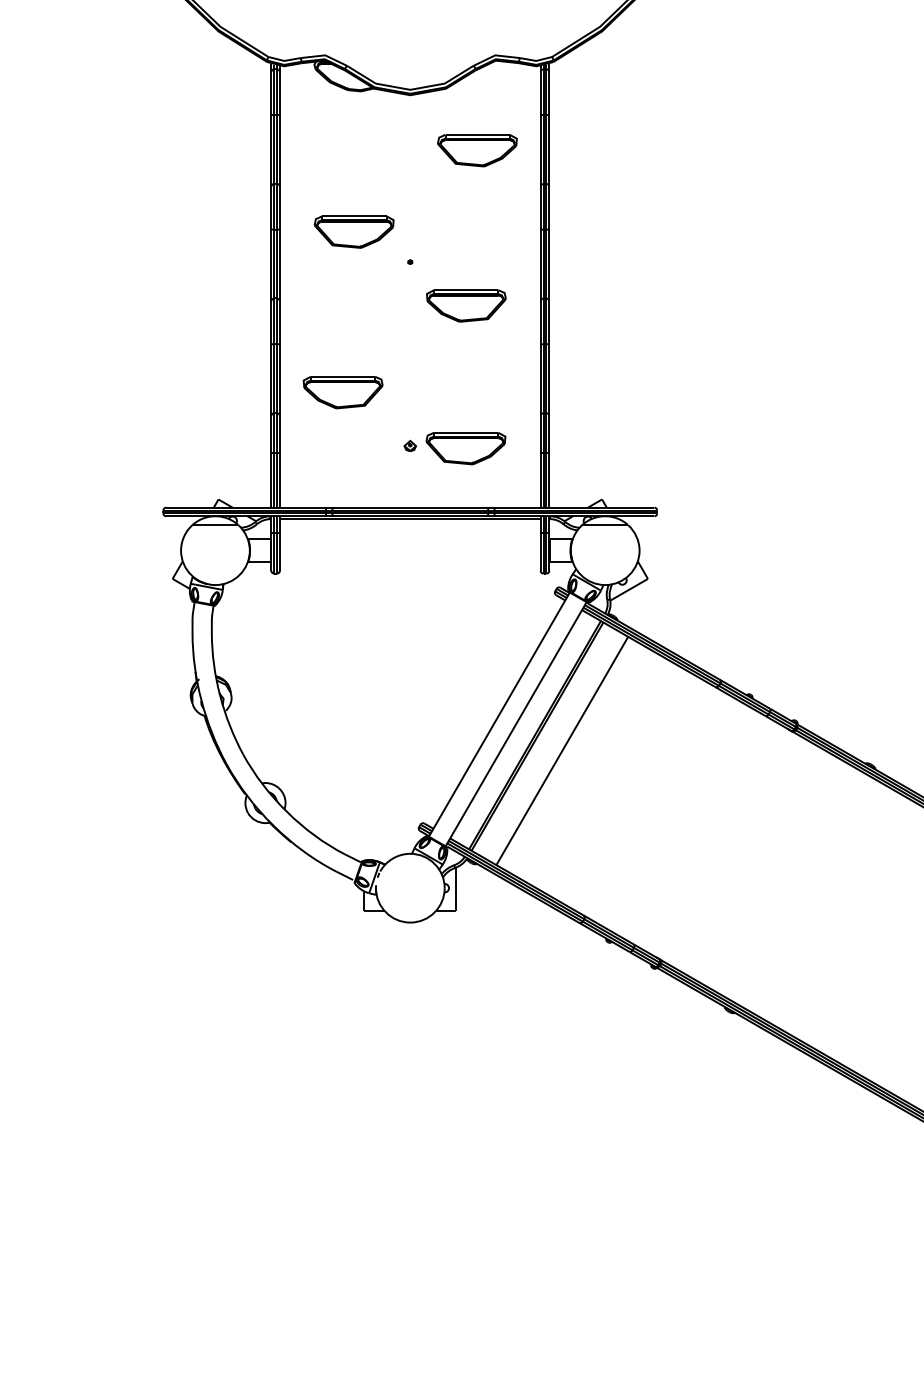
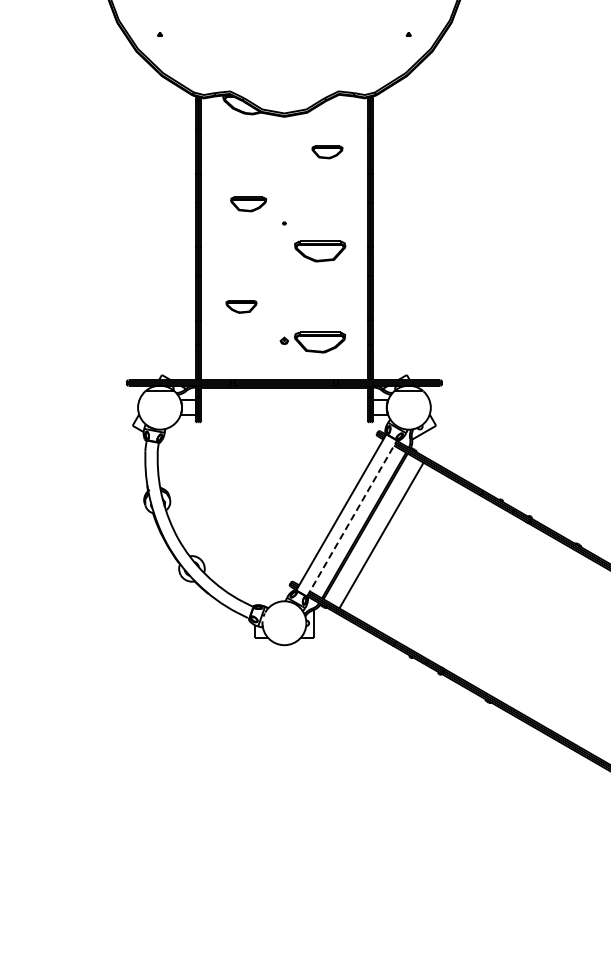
part: (477, 150) -> (327, 152), size x0.6
part: (354, 232) -> (248, 204), size x0.7
part: (343, 392) -> (241, 306), size x0.6
line: (516, 724) -> (352, 518), solid -> dashed

